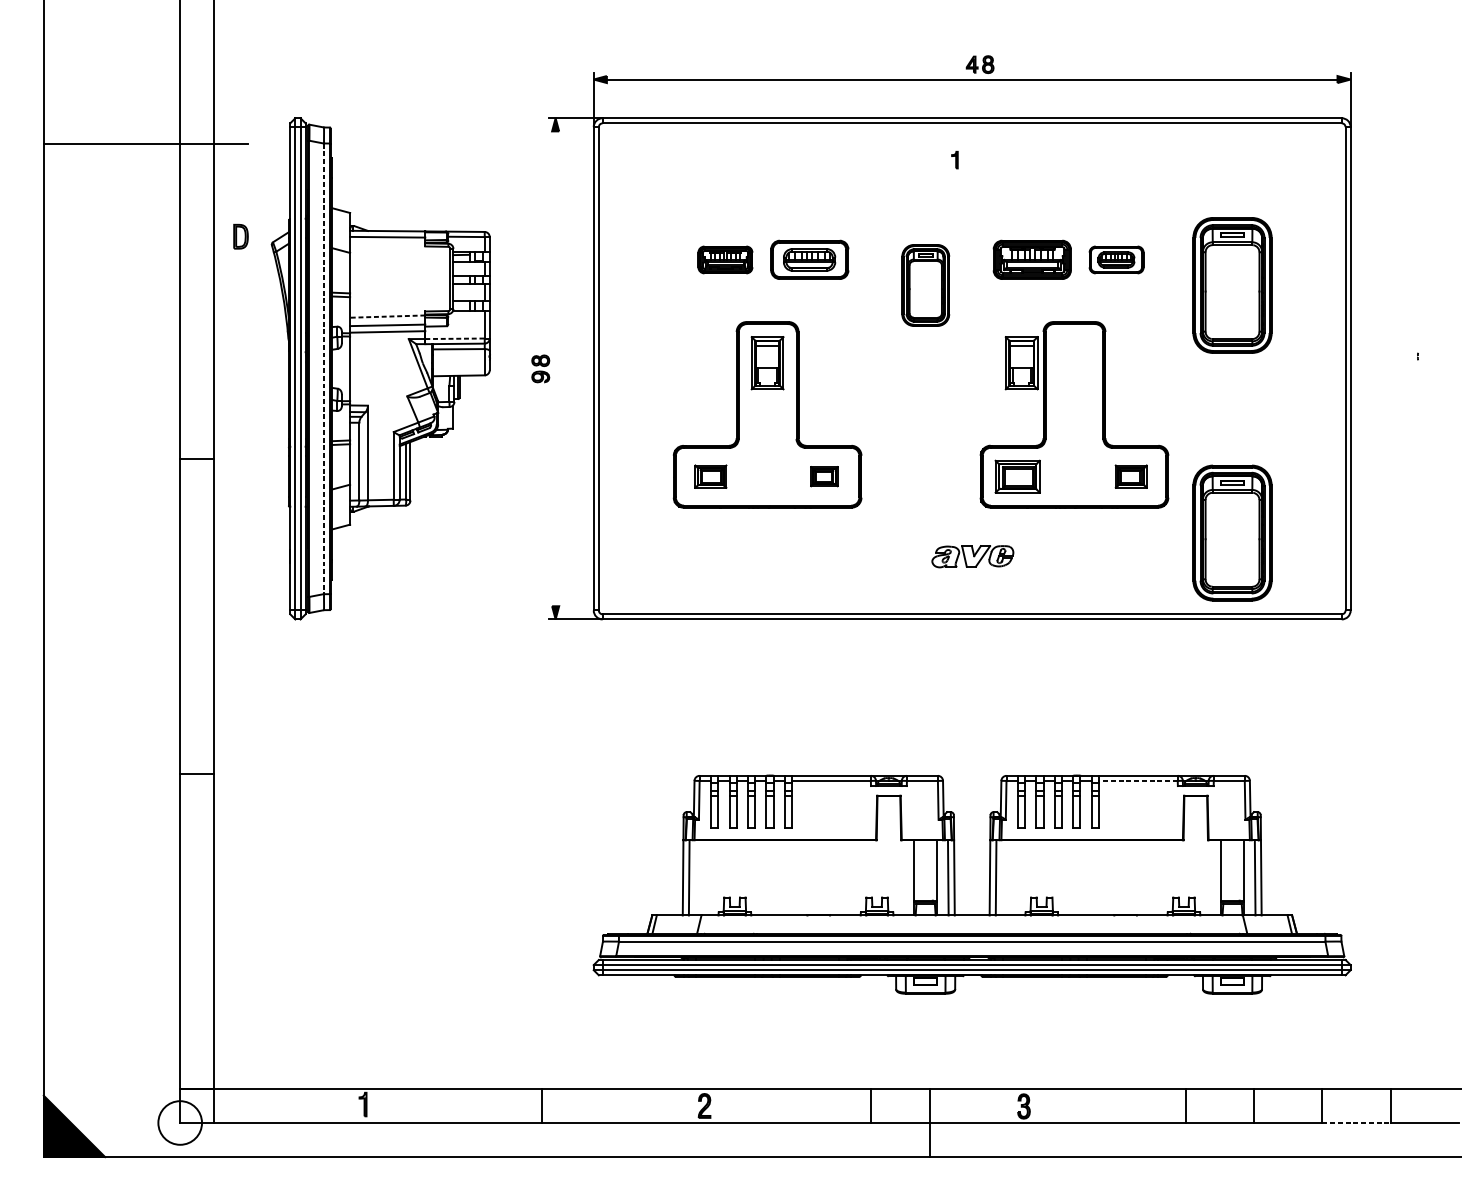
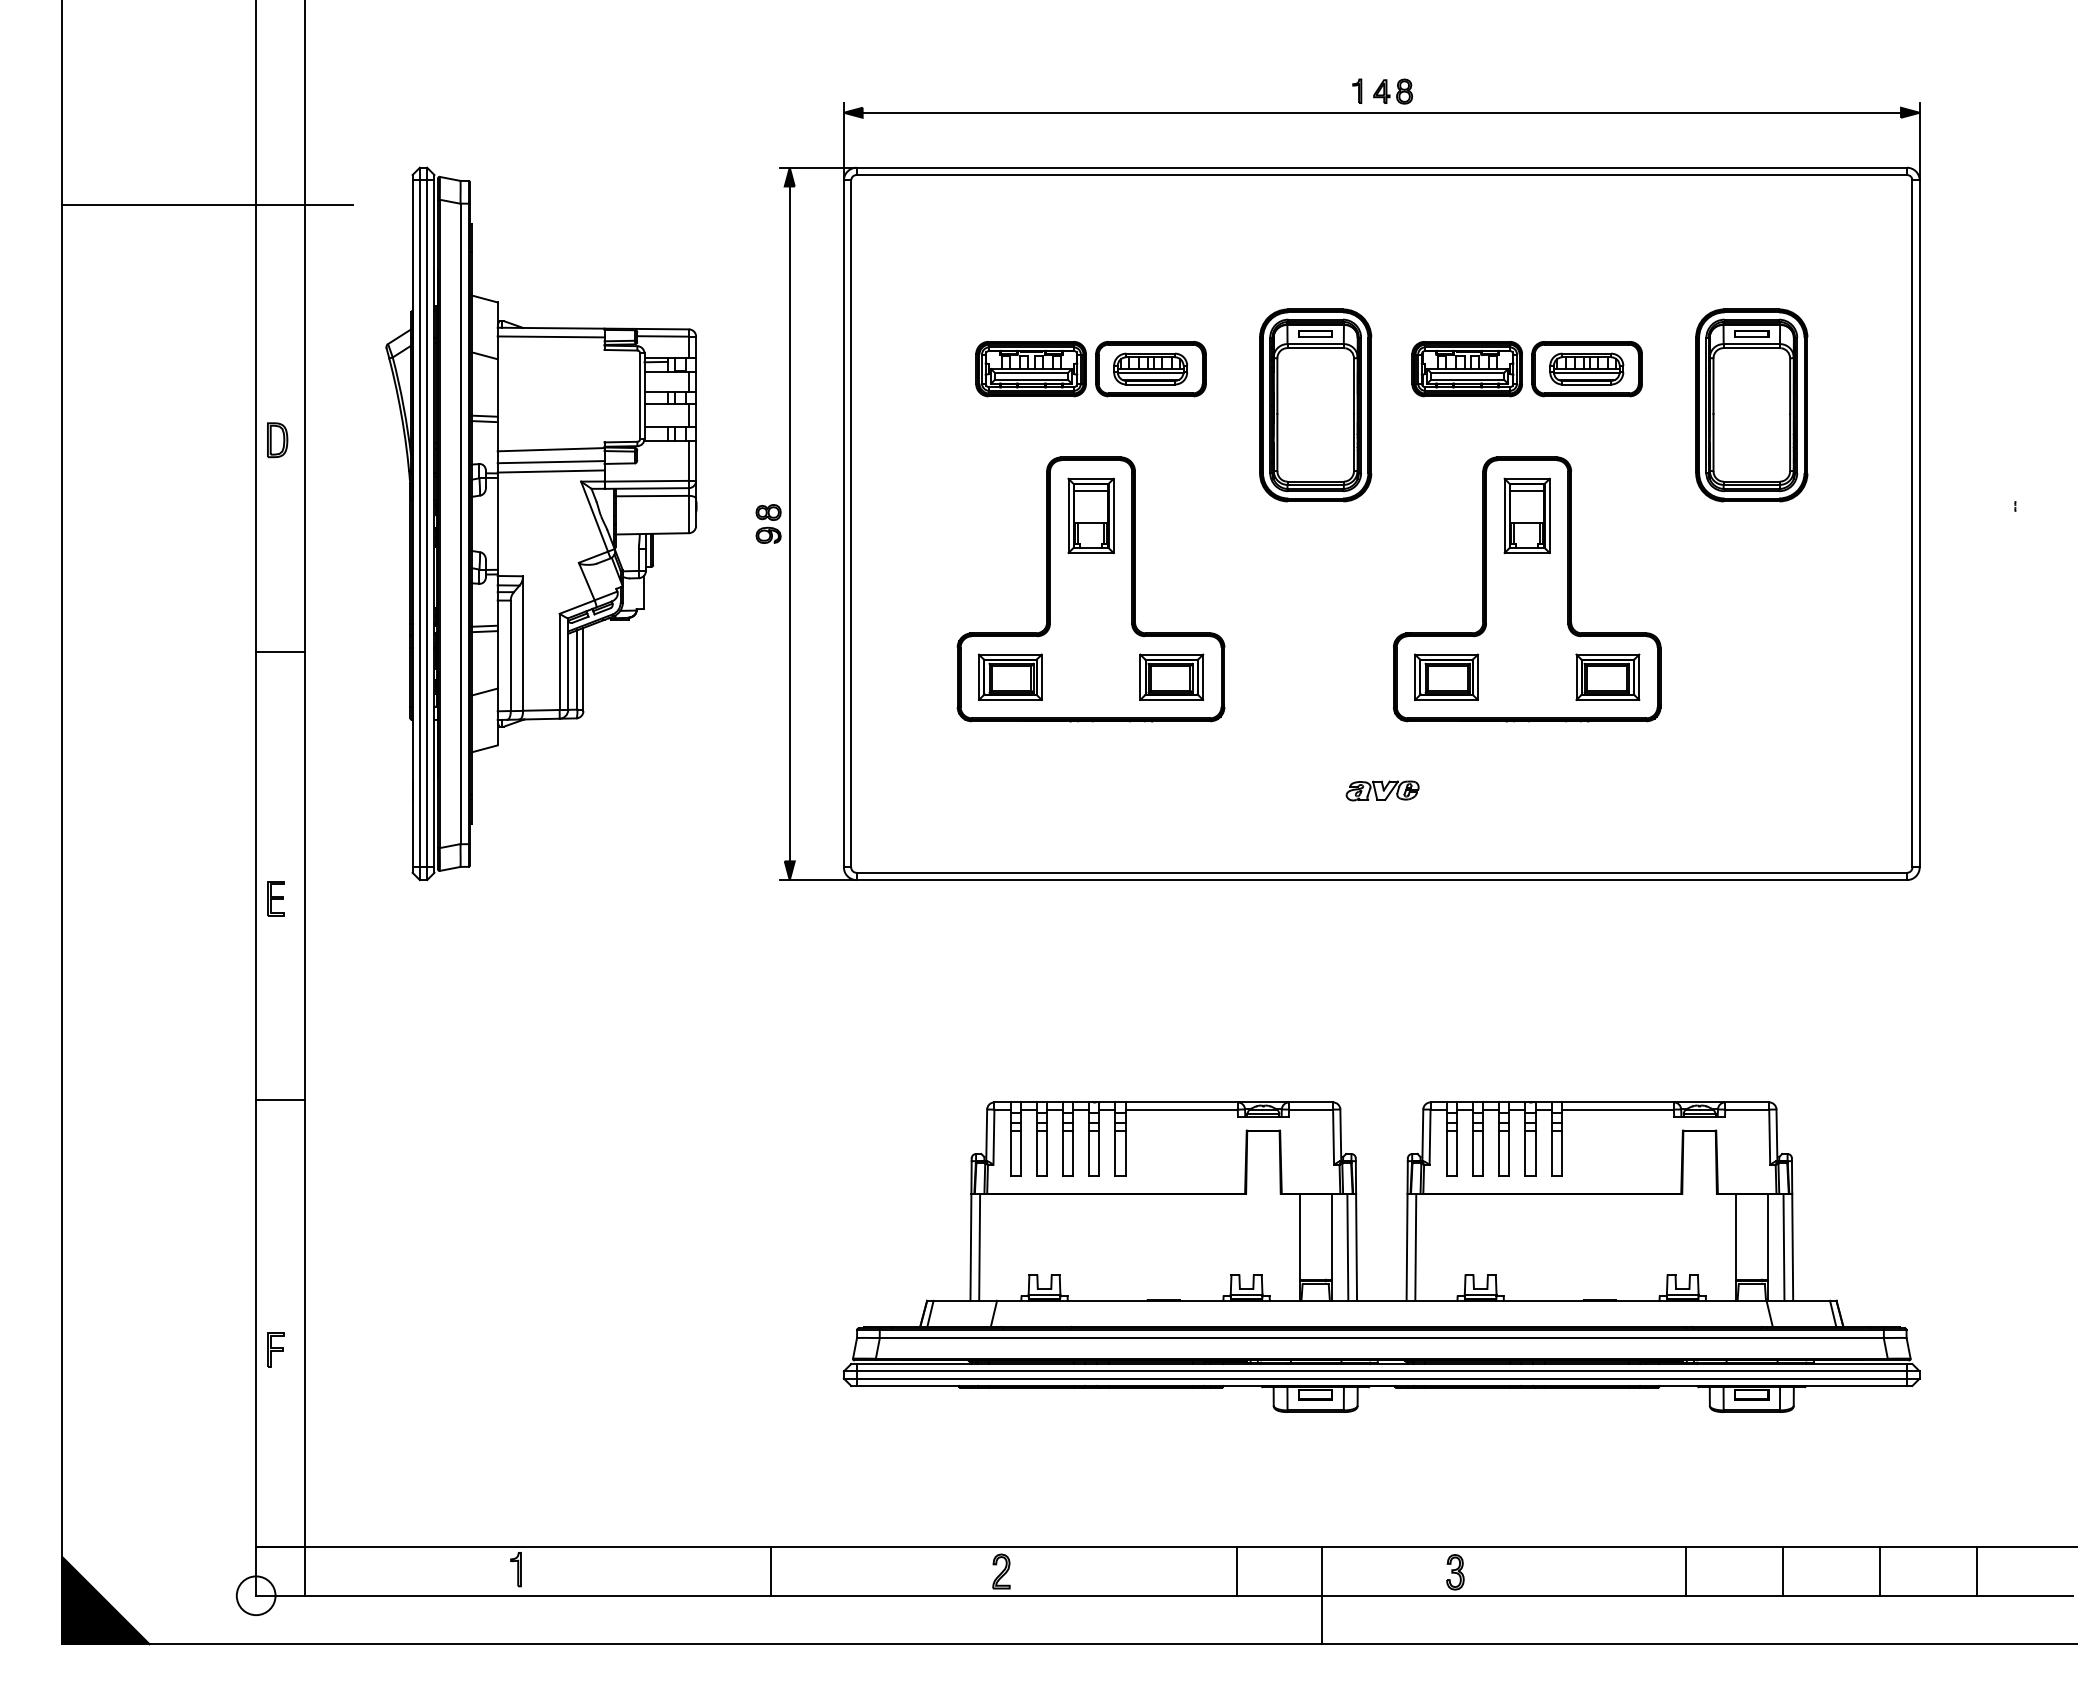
part: (955, 159) -> (1357, 90), moved
part: (240, 236) -> (277, 440), moved
part: (725, 260) -> (1030, 369), size x1.43
part: (1116, 260) -> (1586, 369), size x1.43
part: (925, 285) -> (1315, 405), size x1.67
line: (387, 316) -> (550, 449), dashed -> solid
line: (455, 338) -> (647, 481), dashed -> solid
part: (1021, 362) -> (1526, 515), moved
line: (555, 368) -> (789, 523), added
line: (323, 369) -> (460, 524), dashed -> solid
part: (710, 476) -> (1010, 676), size x1.43
part: (824, 476) -> (1171, 676), size x1.67
part: (1130, 476) -> (1607, 676), size x1.43
part: (1232, 533) -> (1751, 757), removed
part: (972, 556) -> (1382, 790), size x0.62
part: (193, 632) -> (275, 898), added
line: (1138, 780) -> (1617, 1109), dashed -> solid
part: (193, 949) -> (275, 1349), added
circle: (179, 1122) -> (255, 1595), size x0.62
line: (1356, 1122) -> (1928, 1595), dashed -> solid

